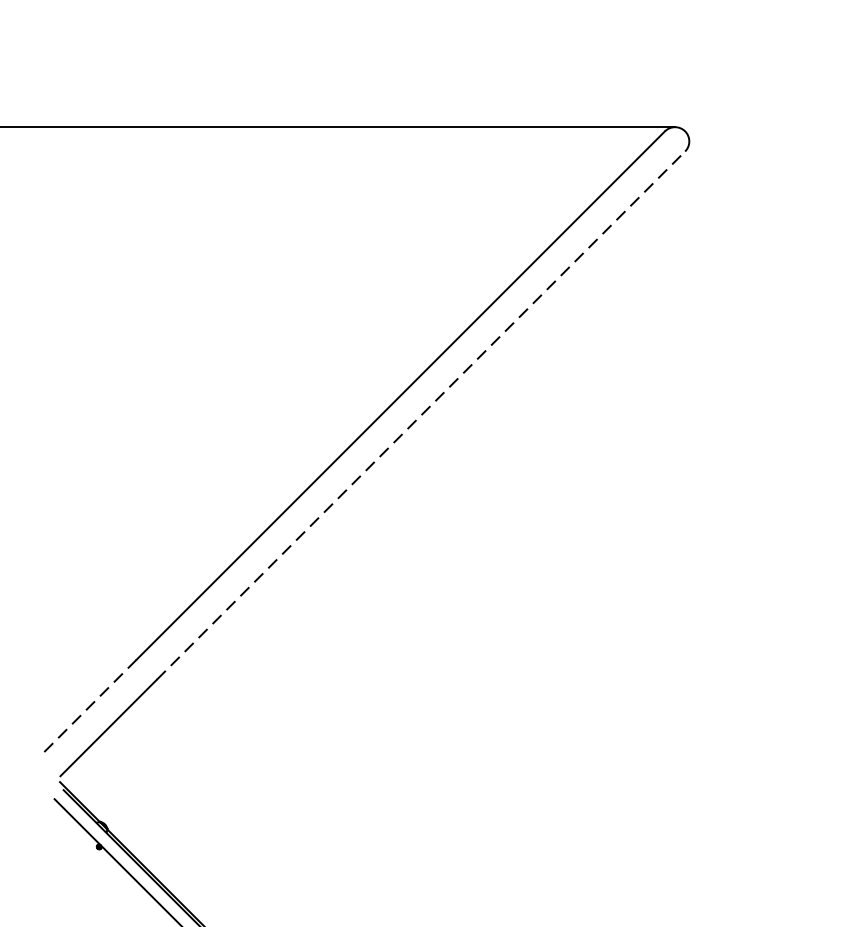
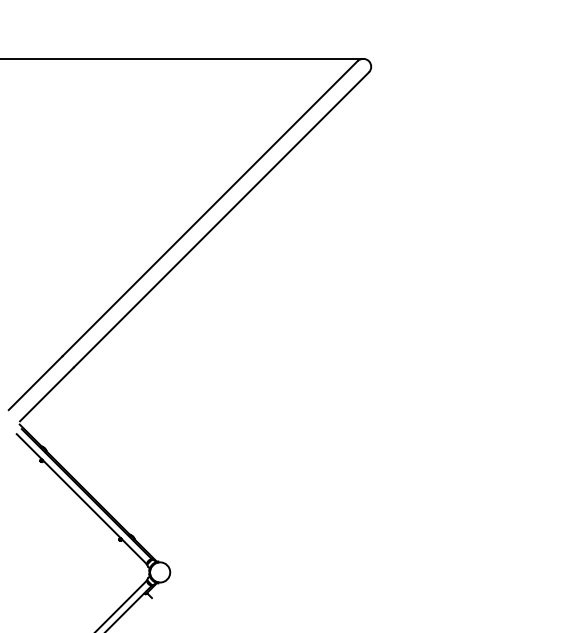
line: (421, 414) -> (221, 219), dashed -> solid
line: (88, 708) -> (35, 383), dashed -> solid

